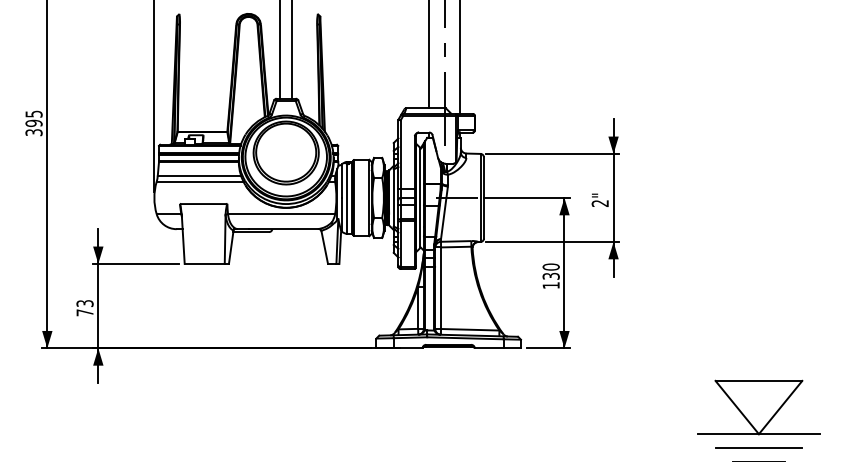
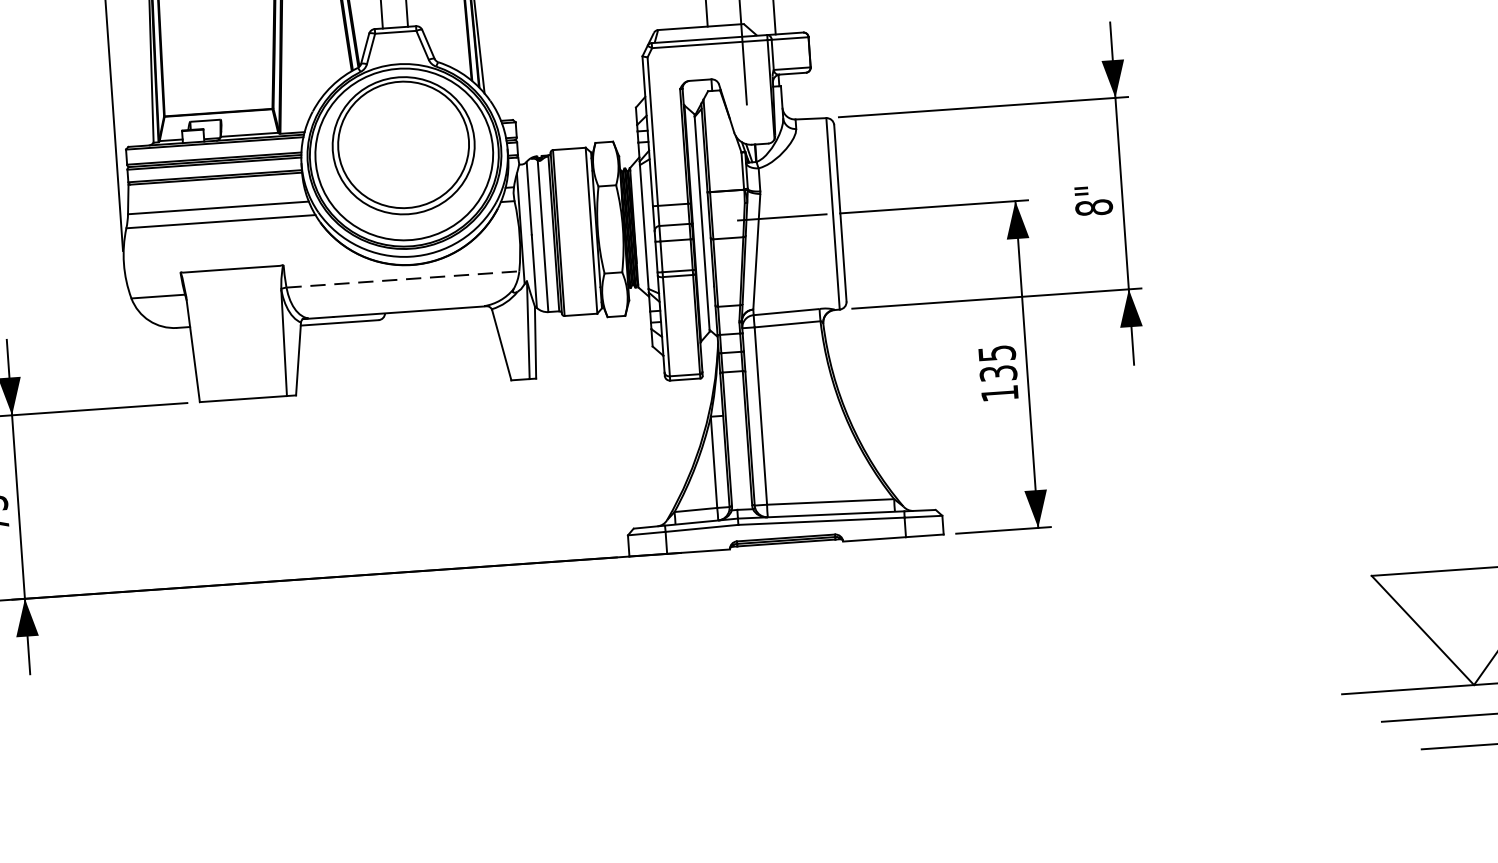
text: (599, 203) -> (1092, 207), 2" -> 8"
line: (281, 214) -> (402, 280), solid -> dashed
text: (550, 266) -> (995, 352), 130 -> 135

